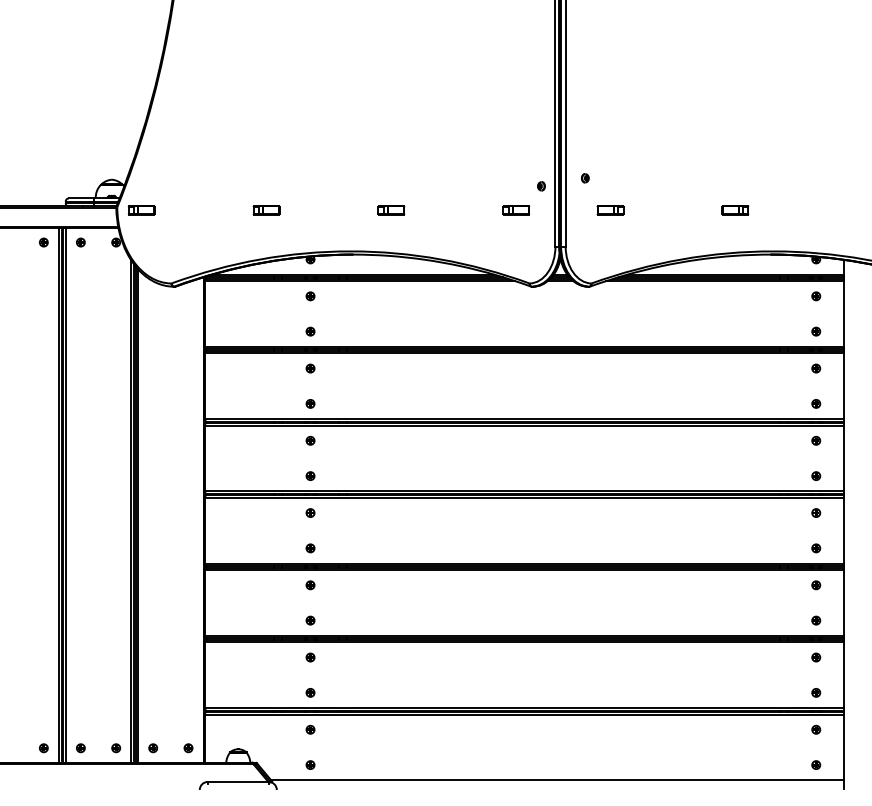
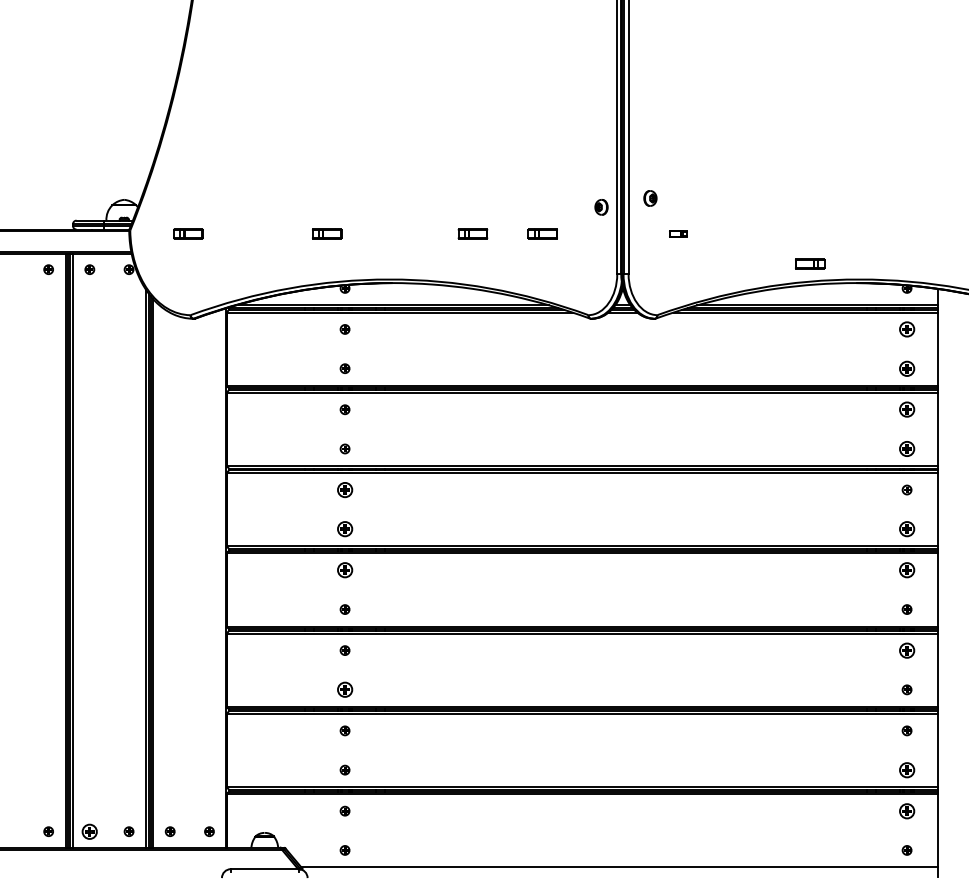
part: (585, 177) -> (650, 197), size x1.6
part: (541, 185) -> (601, 206), size x1.6
part: (141, 209) -> (188, 233), moved
part: (266, 209) -> (327, 233), moved
part: (391, 209) -> (472, 233), moved
part: (516, 209) -> (542, 233), moved
part: (610, 209) -> (678, 233), size x0.6
part: (735, 209) -> (810, 263), moved
part: (815, 296) -> (906, 329), size x1.6
part: (815, 331) -> (906, 368), size x1.6
part: (815, 368) -> (906, 409), size x1.6
part: (815, 403) -> (906, 448), size x1.6
part: (310, 440) -> (344, 489), size x1.6
part: (310, 476) -> (344, 529), size x1.6
part: (815, 476) -> (906, 529), size x1.6
part: (310, 513) -> (344, 570), size x1.6
part: (815, 513) -> (906, 570), size x1.6
part: (815, 585) -> (906, 650), size x1.6
part: (310, 620) -> (344, 689), size x1.6
part: (815, 692) -> (906, 769), size x1.6
part: (815, 729) -> (906, 810), size x1.6
part: (80, 748) -> (89, 831), size x1.6

